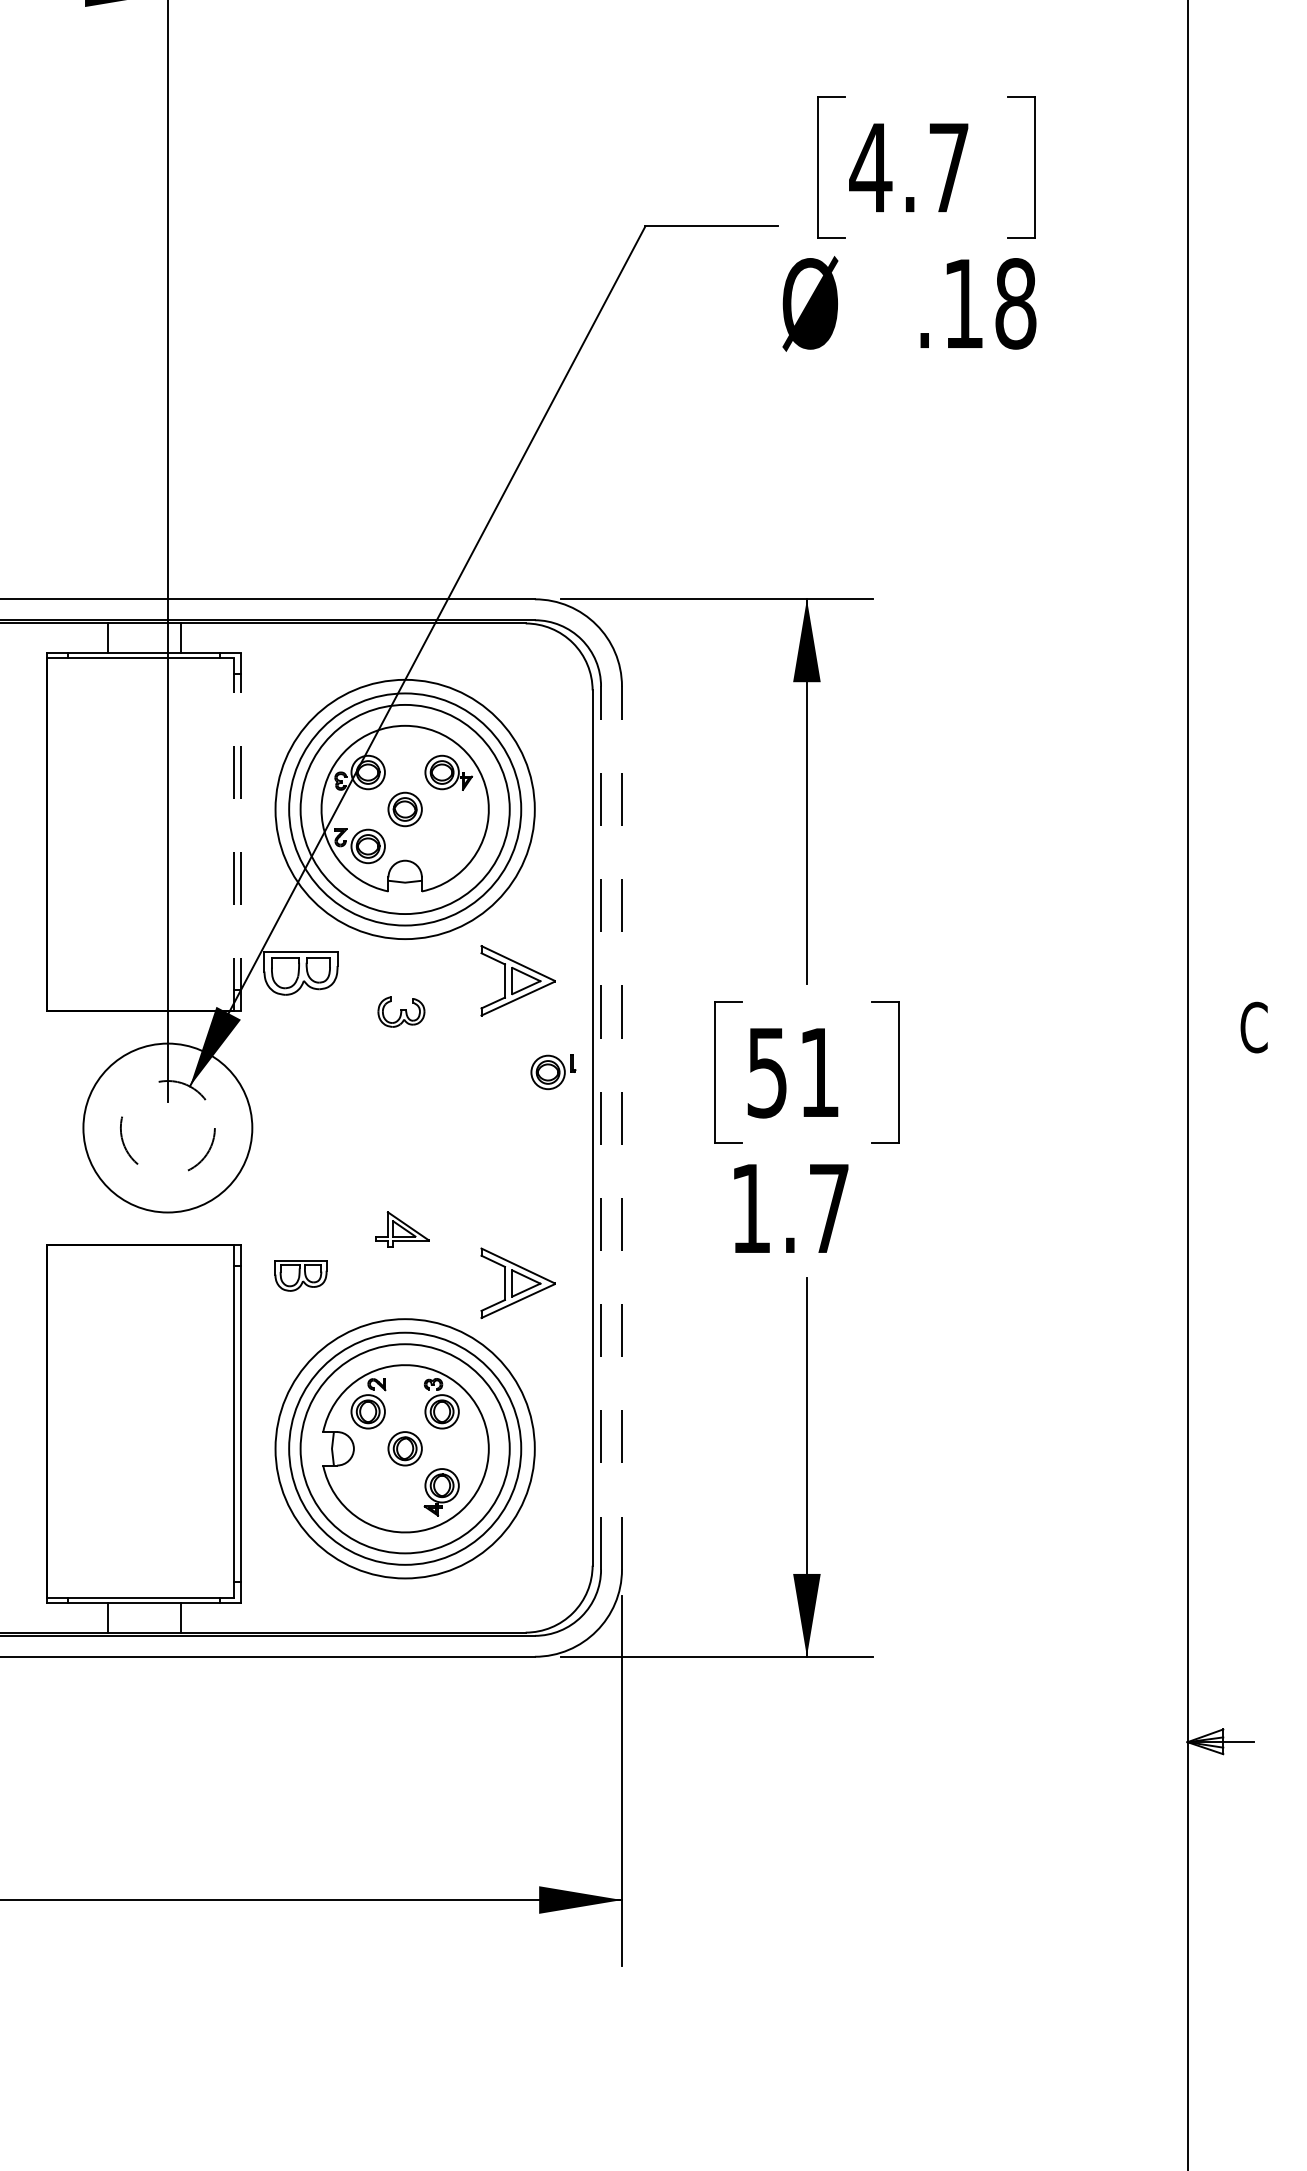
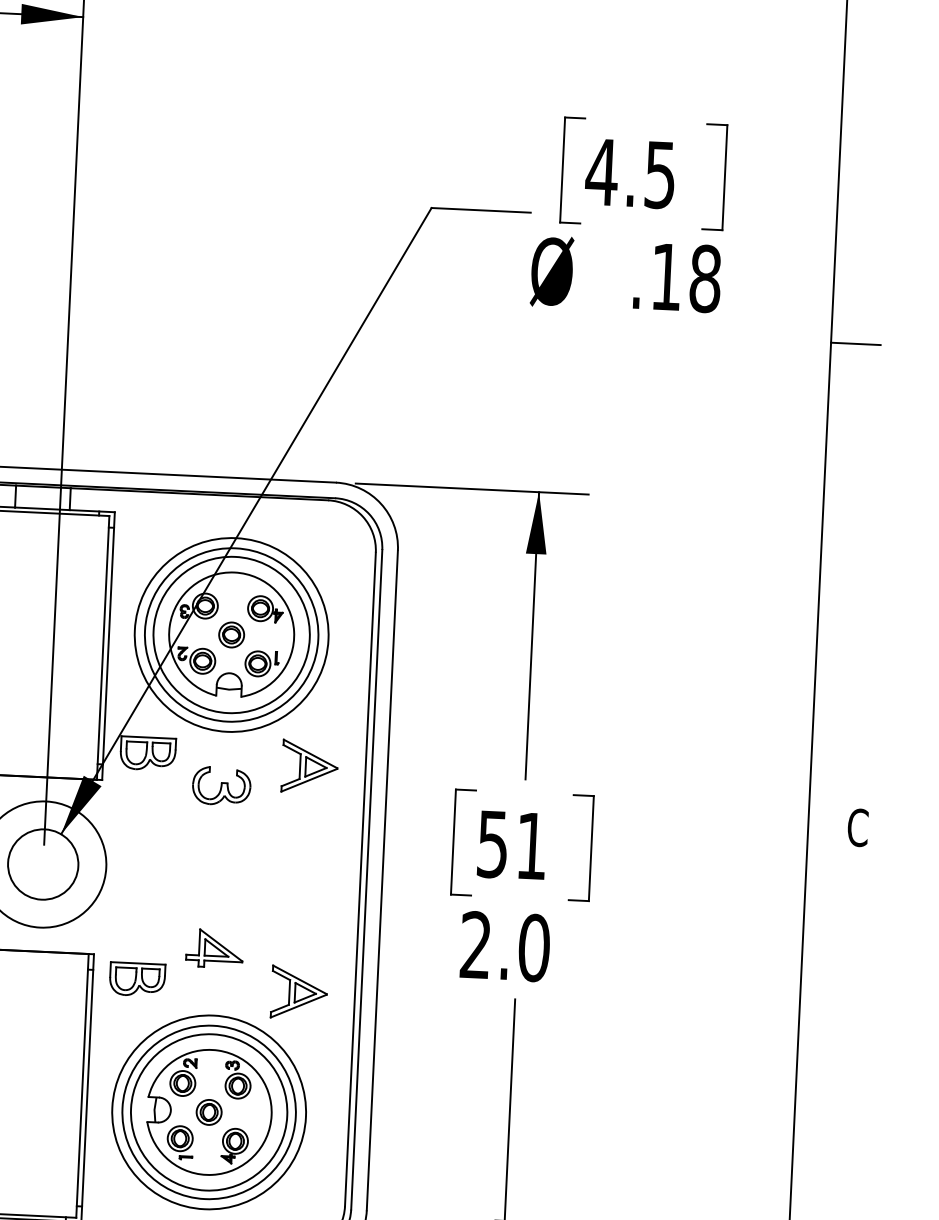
text: (948, 168) -> (659, 175), 4.7 -> 4.5
line: (1220, 381) -> (855, 344), added
line: (241, 831) -> (108, 645), dashed -> solid
line: (234, 834) -> (103, 647), dashed -> solid
part: (401, 1011) -> (221, 785), size x1.67
part: (553, 1072) -> (261, 664), moved
circle: (167, 1128) -> (42, 864), dashed -> solid
line: (601, 1128) -> (367, 880), dashed -> solid
line: (622, 1128) -> (382, 880), dashed -> solid
text: (790, 1208) -> (505, 946), 1.7 -> 2.0
part: (402, 1229) -> (214, 948), size x1.43
part: (300, 1275) -> (137, 979), size x1.43
part: (367, 1491) -> (179, 1142), added

